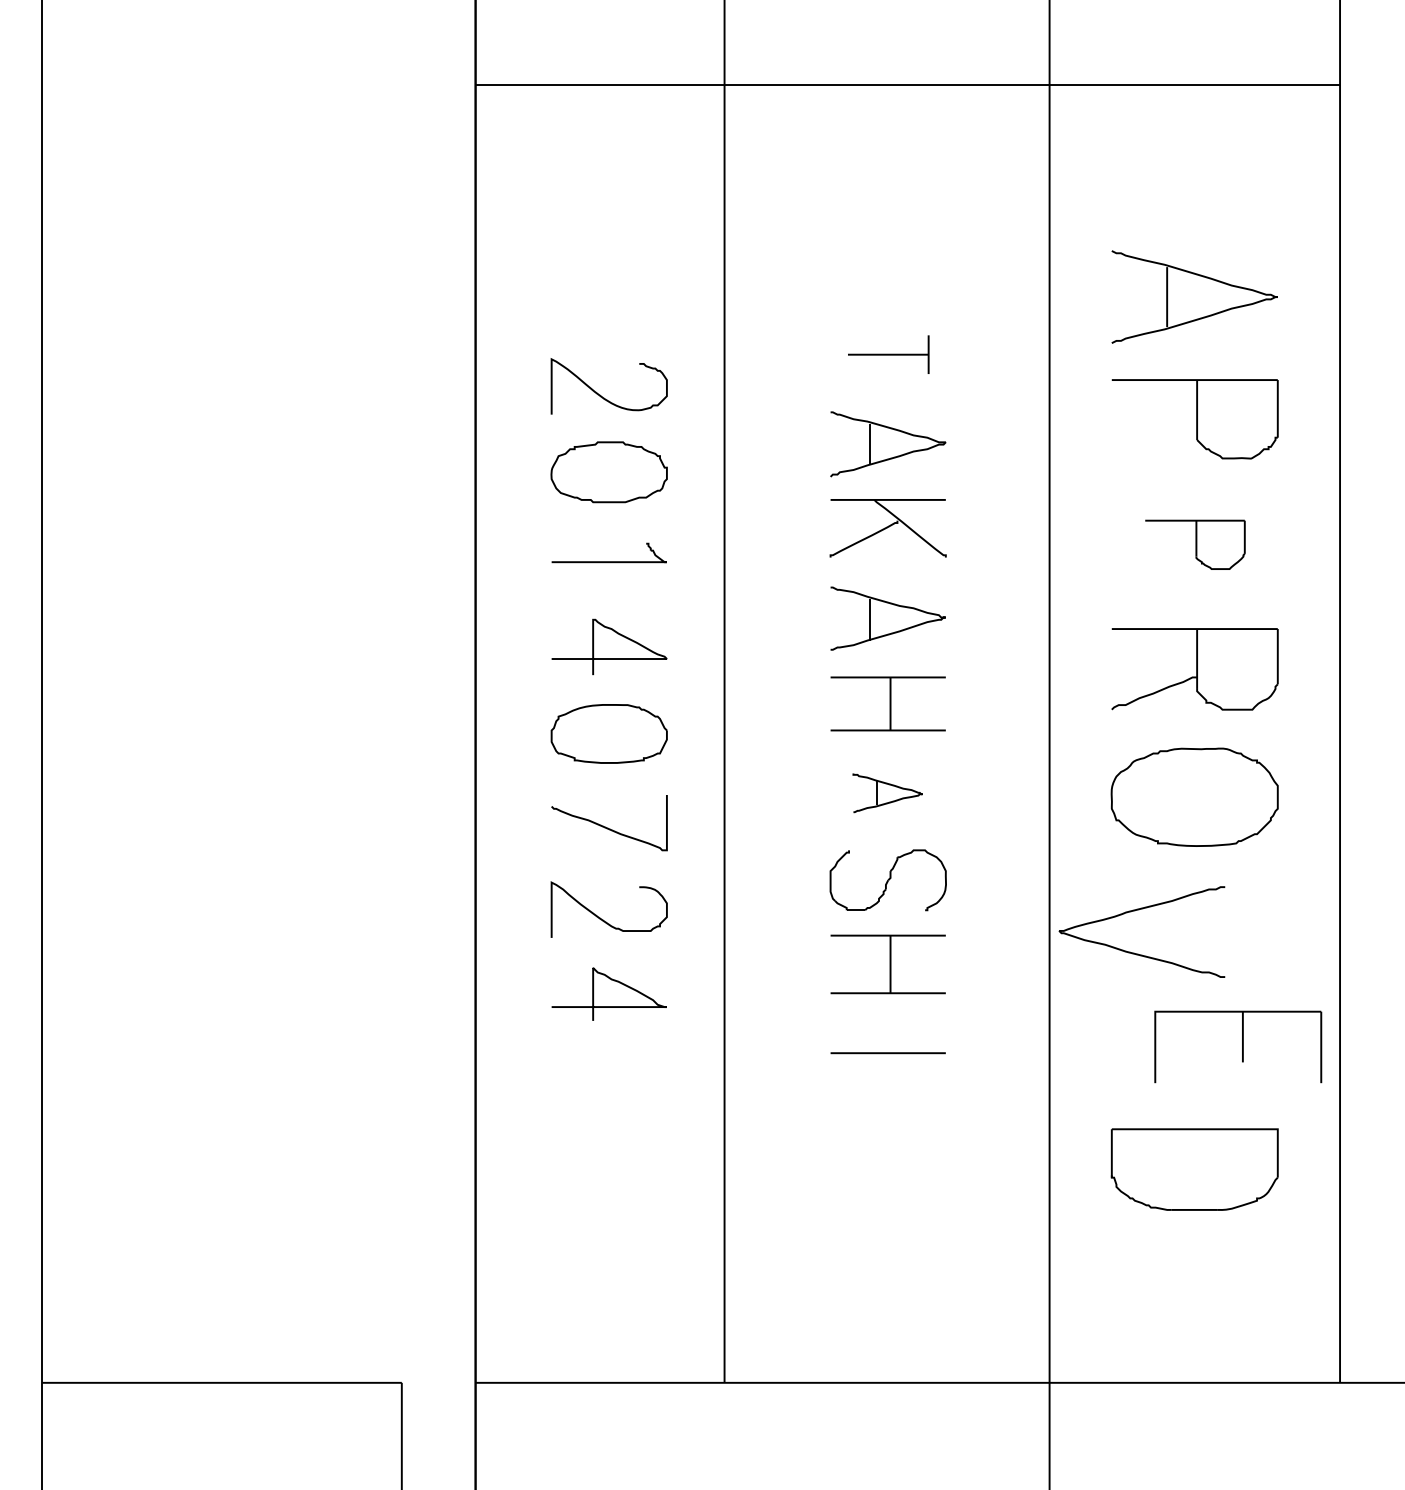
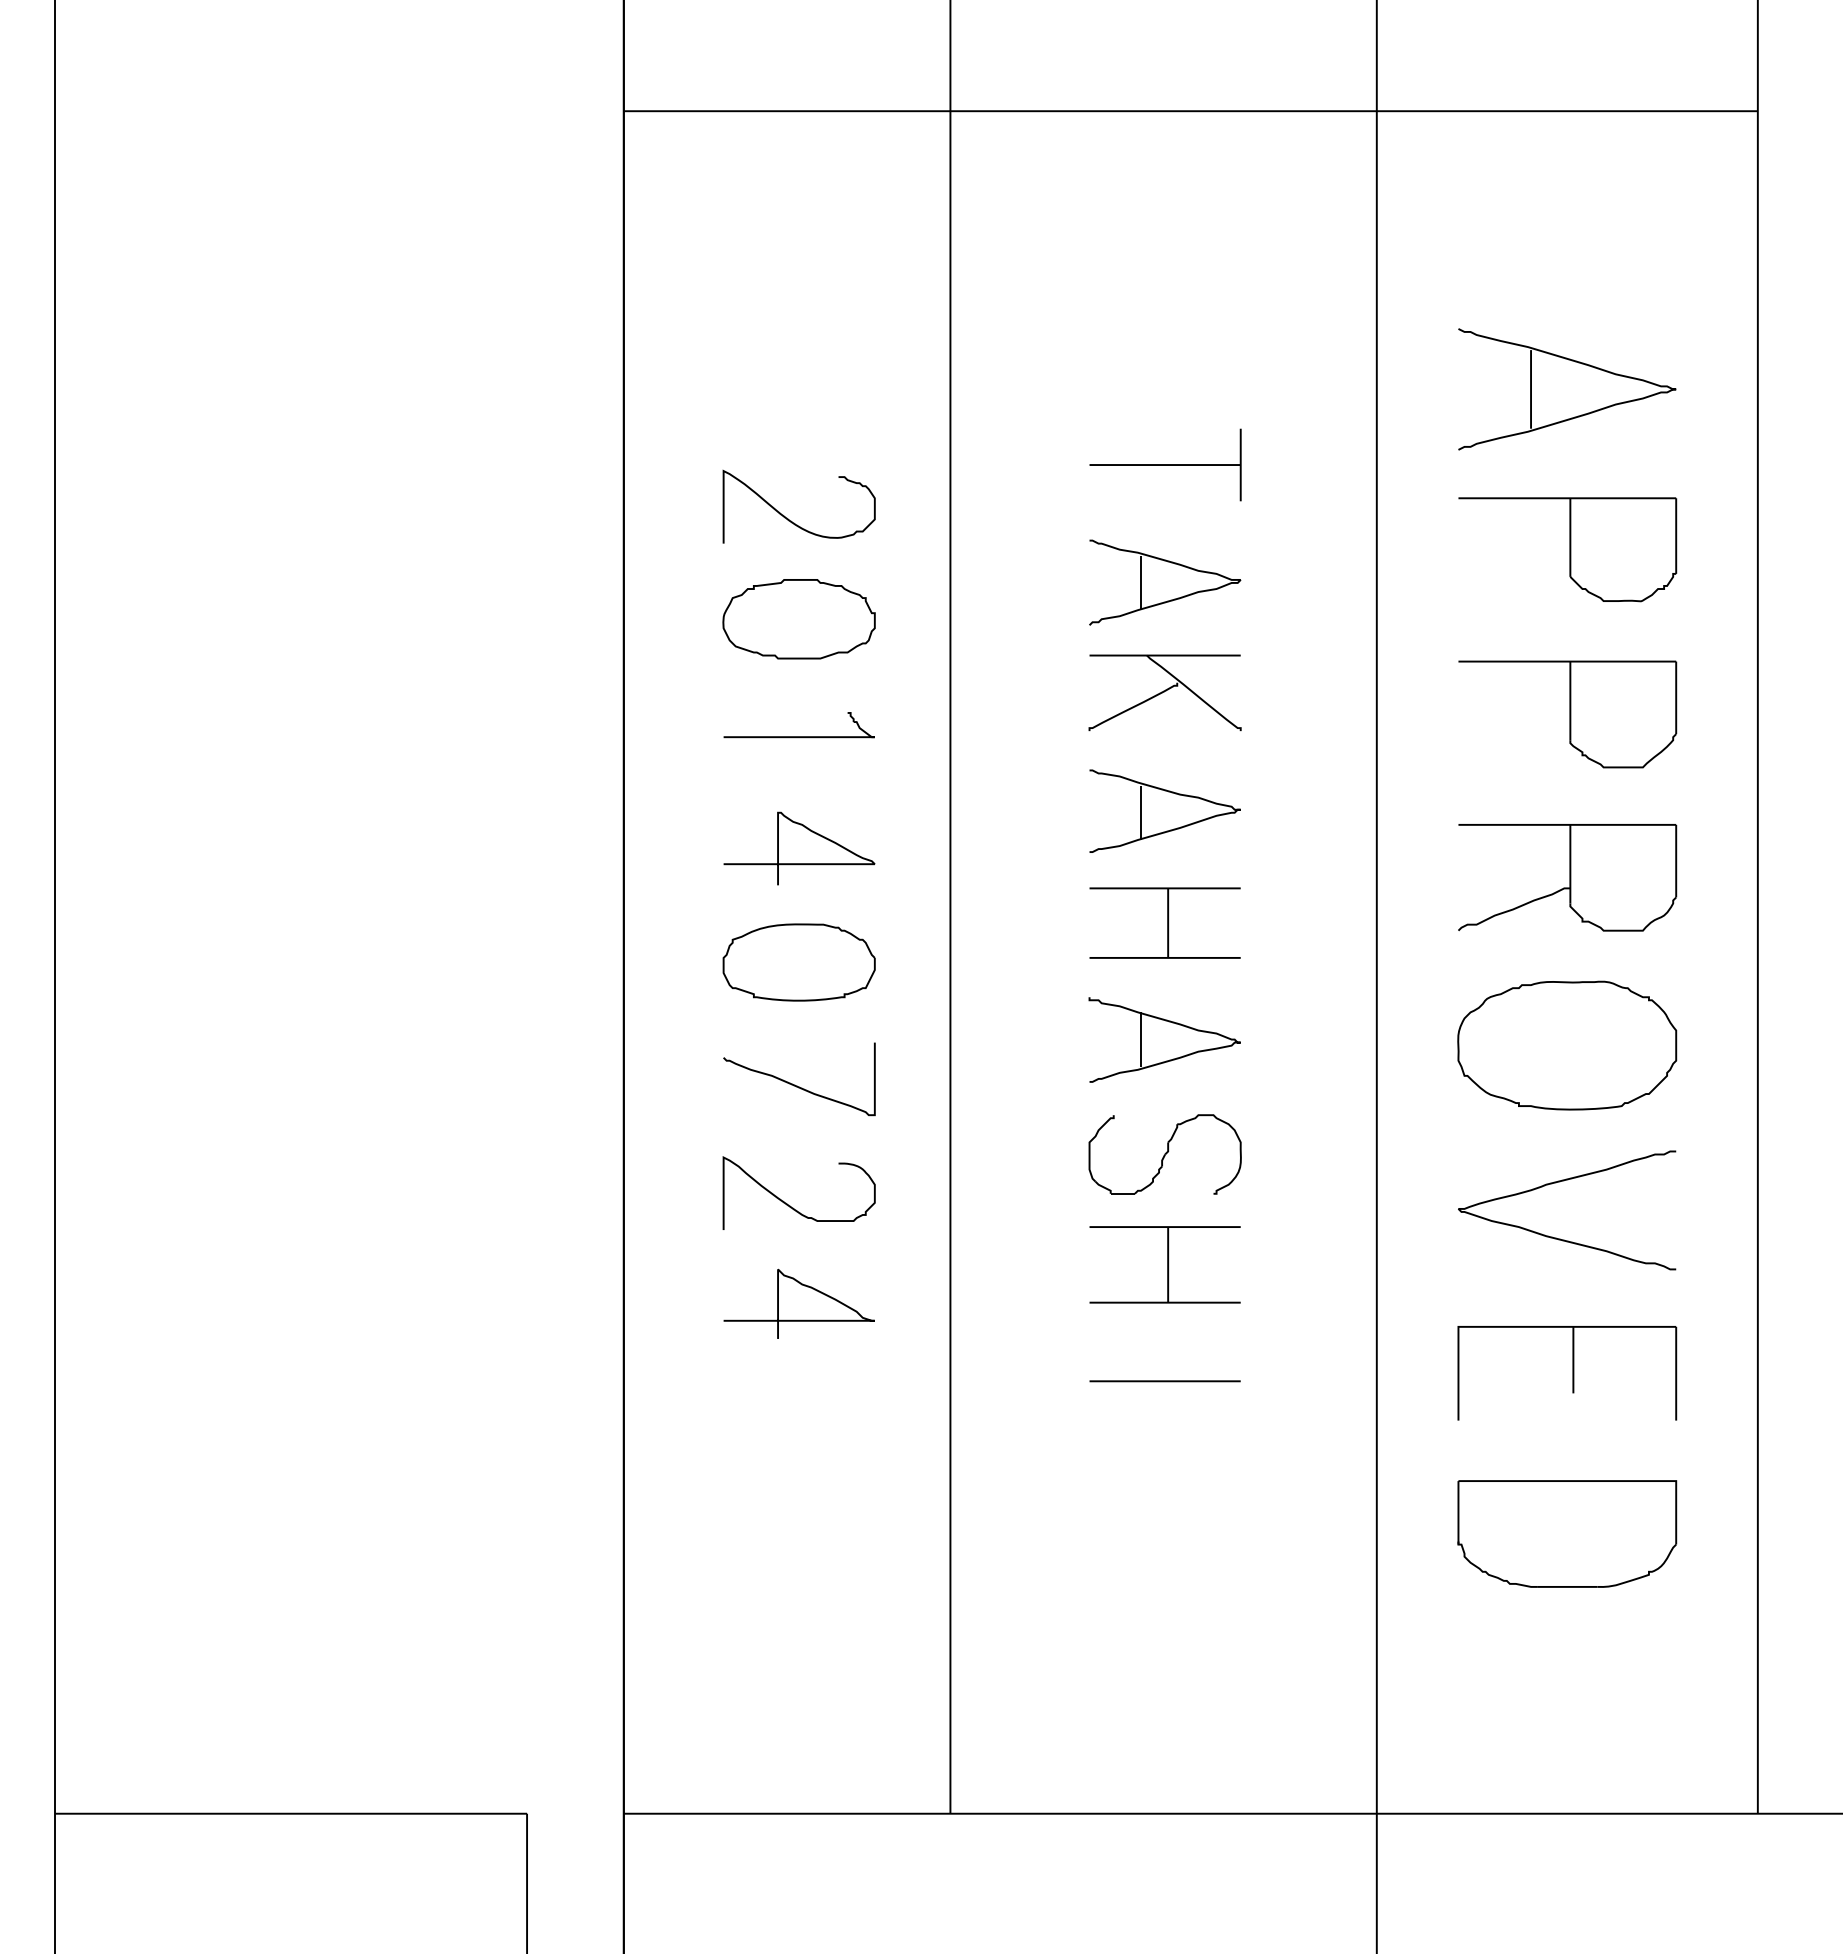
part: (888, 354) -> (1165, 464), size x1.43
part: (1194, 544) -> (1567, 714), size x1.67
part: (887, 792) -> (1164, 1039), size x1.67
curve: (1137, 910) -> (1560, 1182), moved
part: (1238, 1047) -> (1567, 1373), moved

